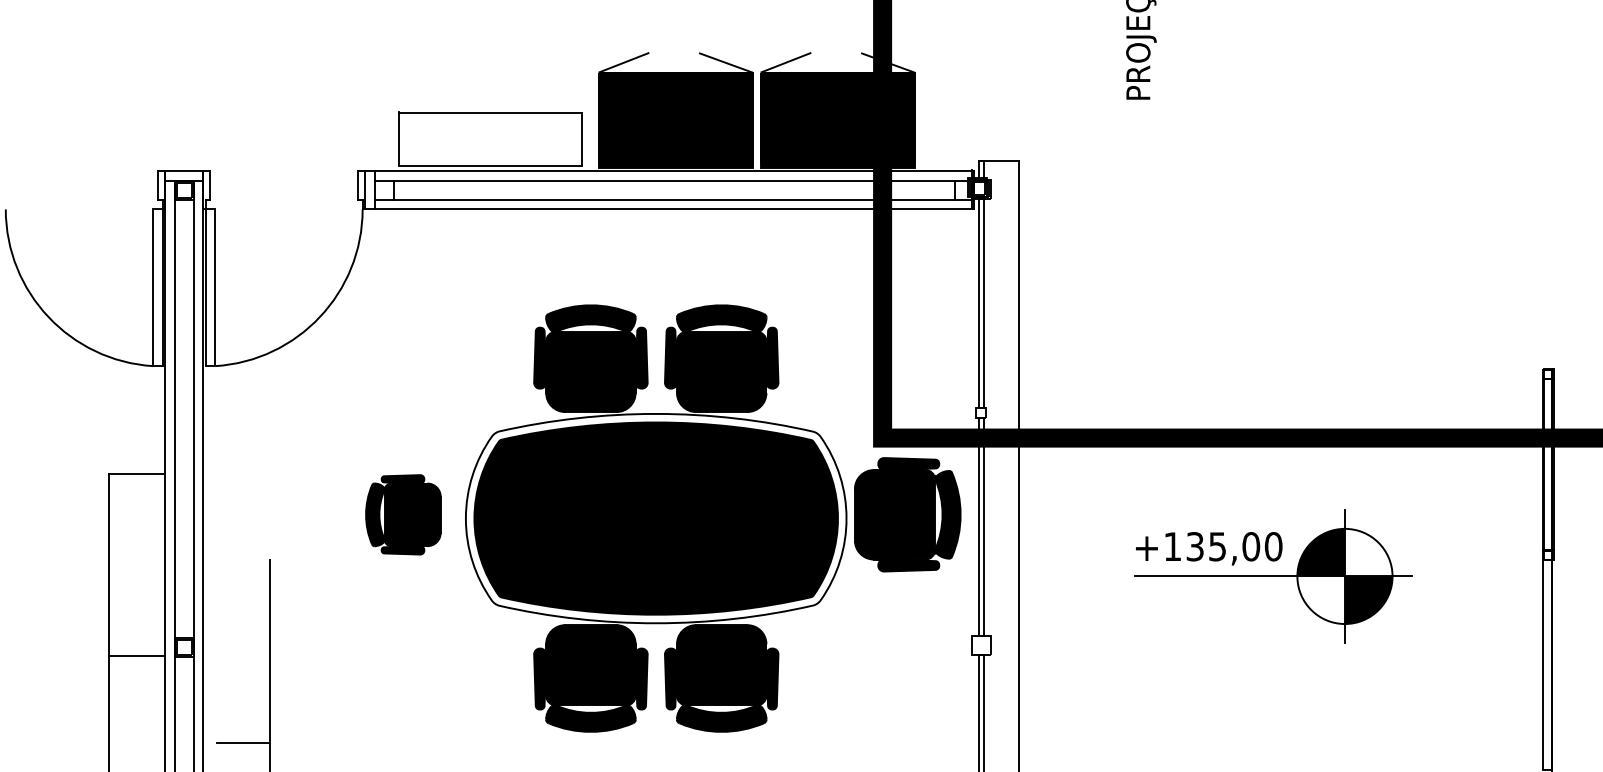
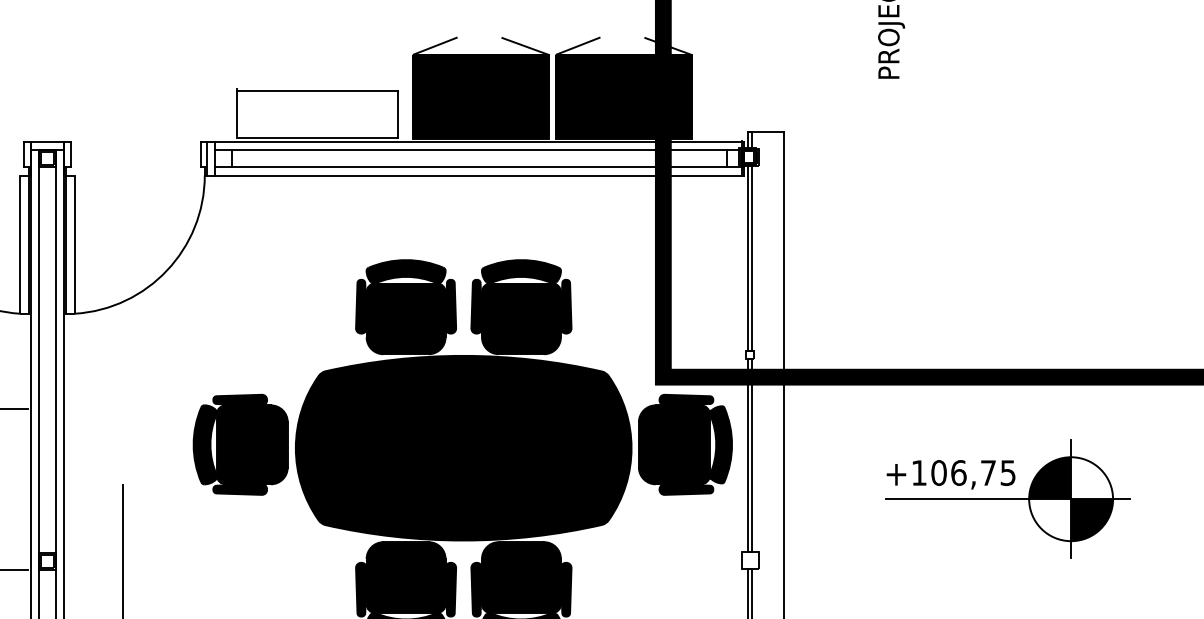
part: (403, 514) -> (240, 444), size x1.43
fill: (655, 518) -> (463, 448), added
text: (1234, 546) -> (973, 472), +135,00 -> +106,75

